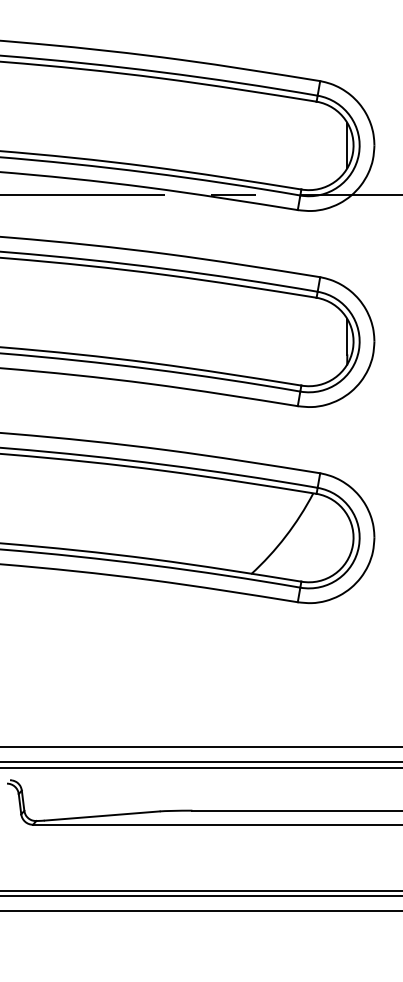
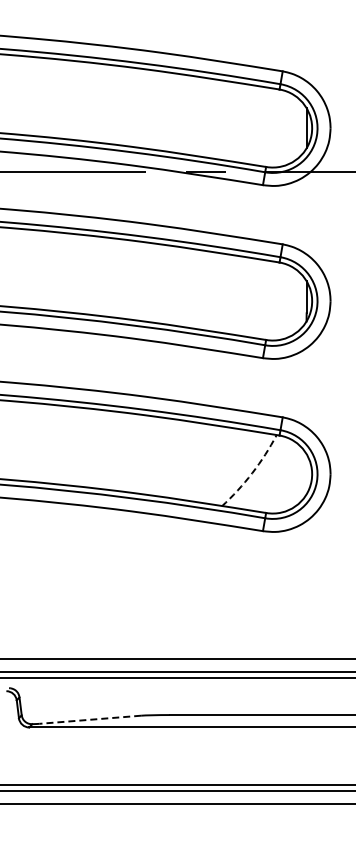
arc: (285, 536) -> (252, 473), solid -> dashed
line: (102, 815) -> (90, 719), solid -> dashed

